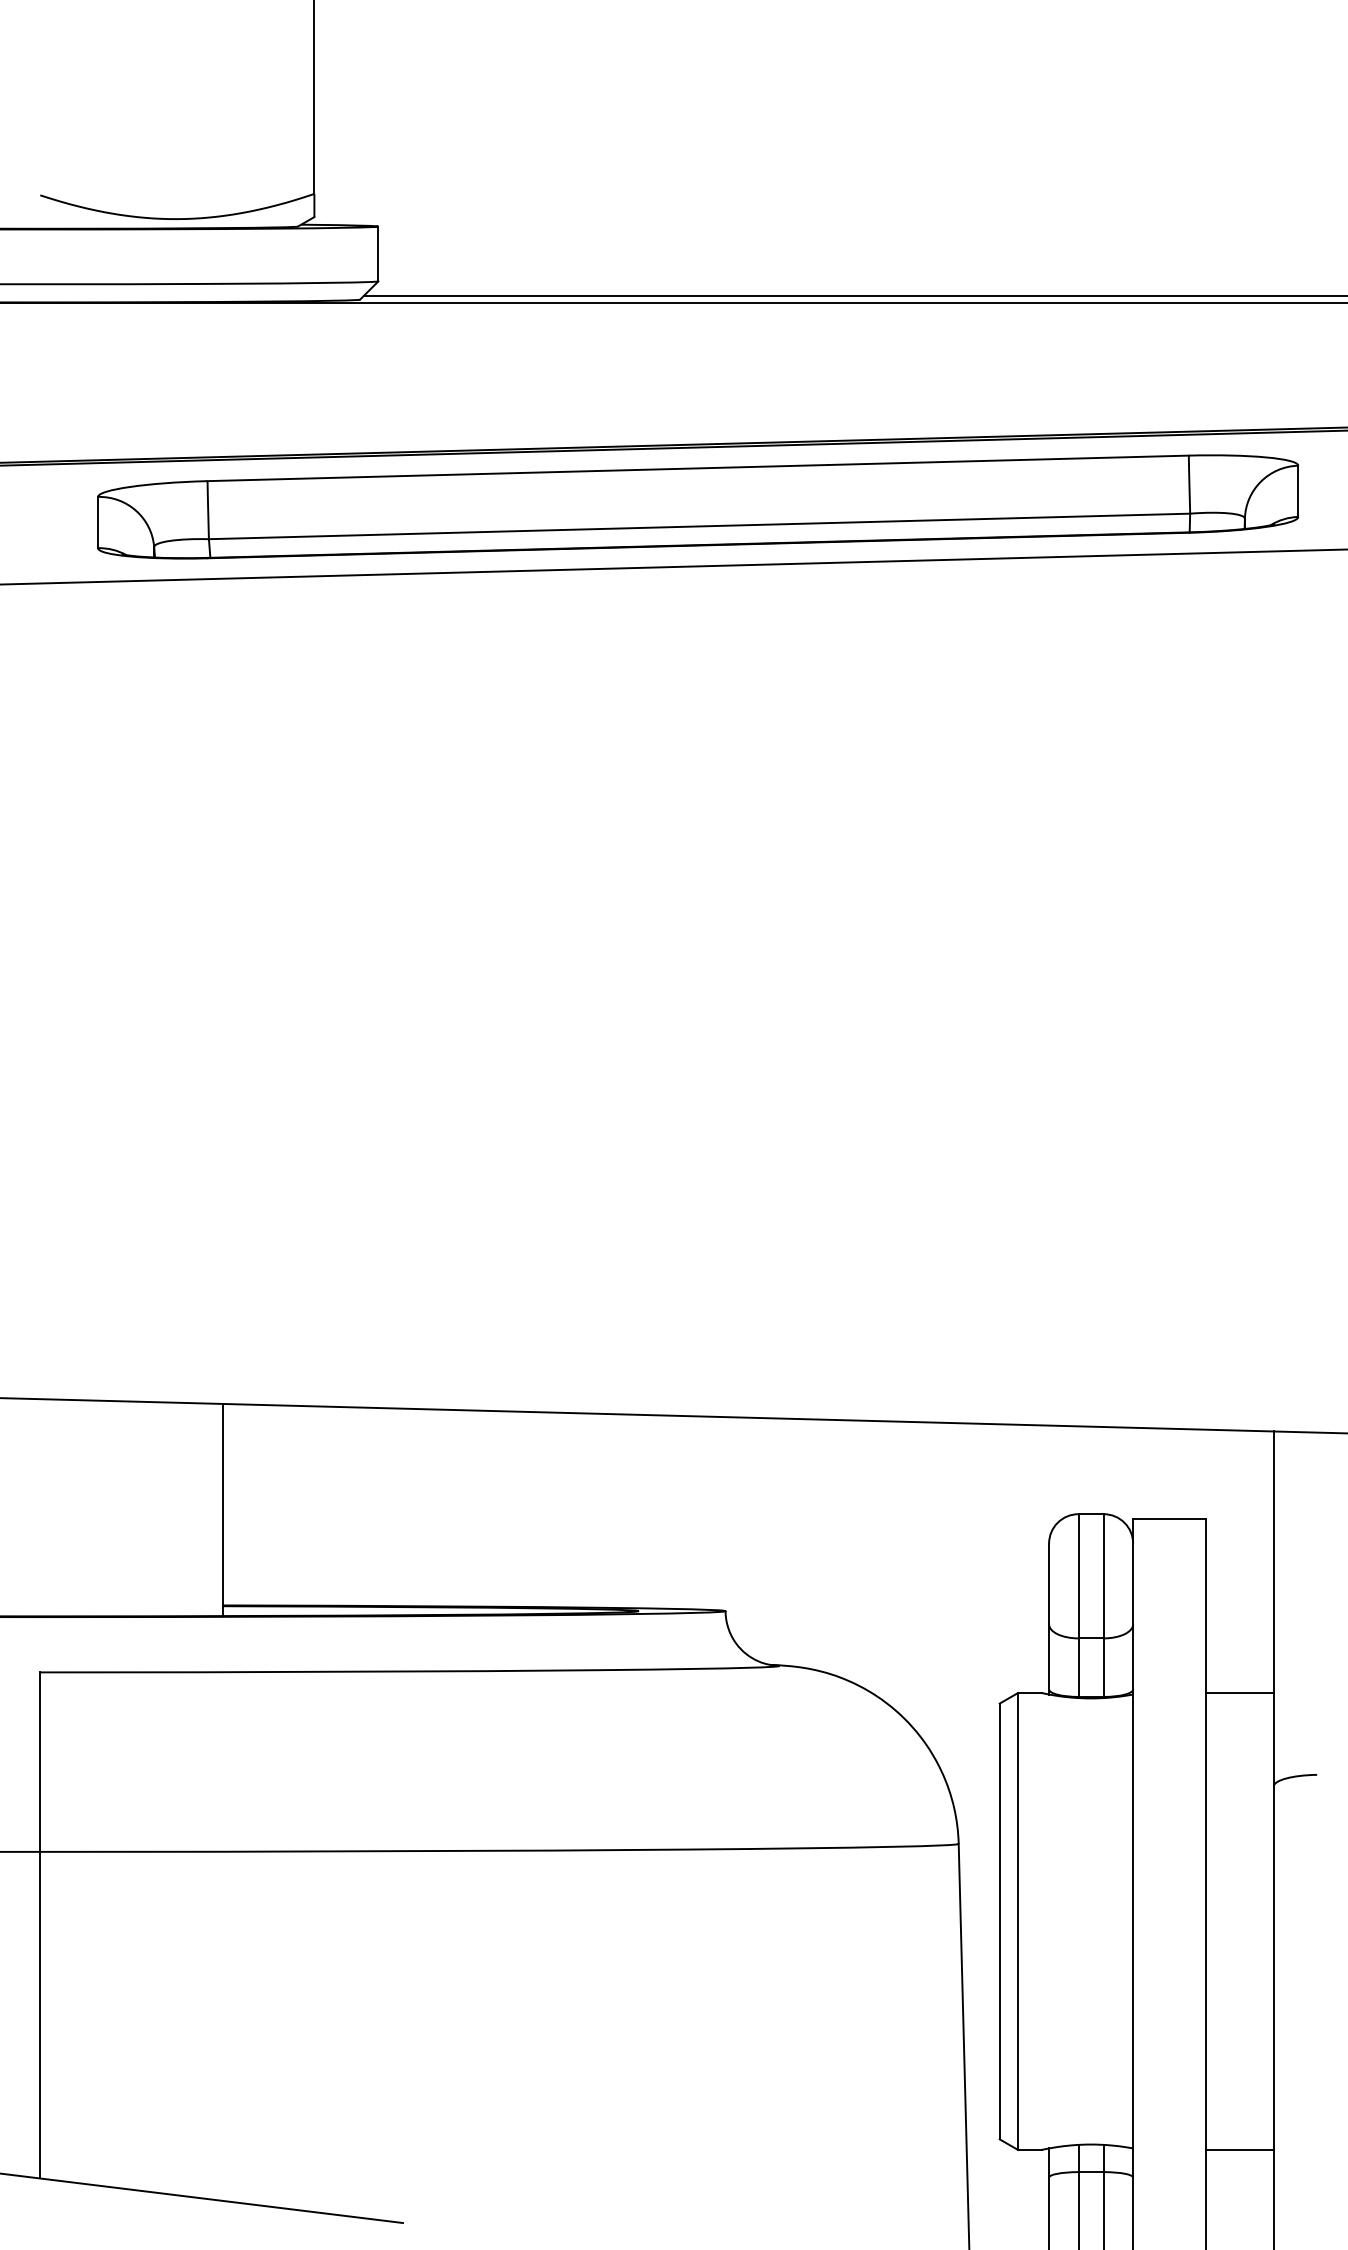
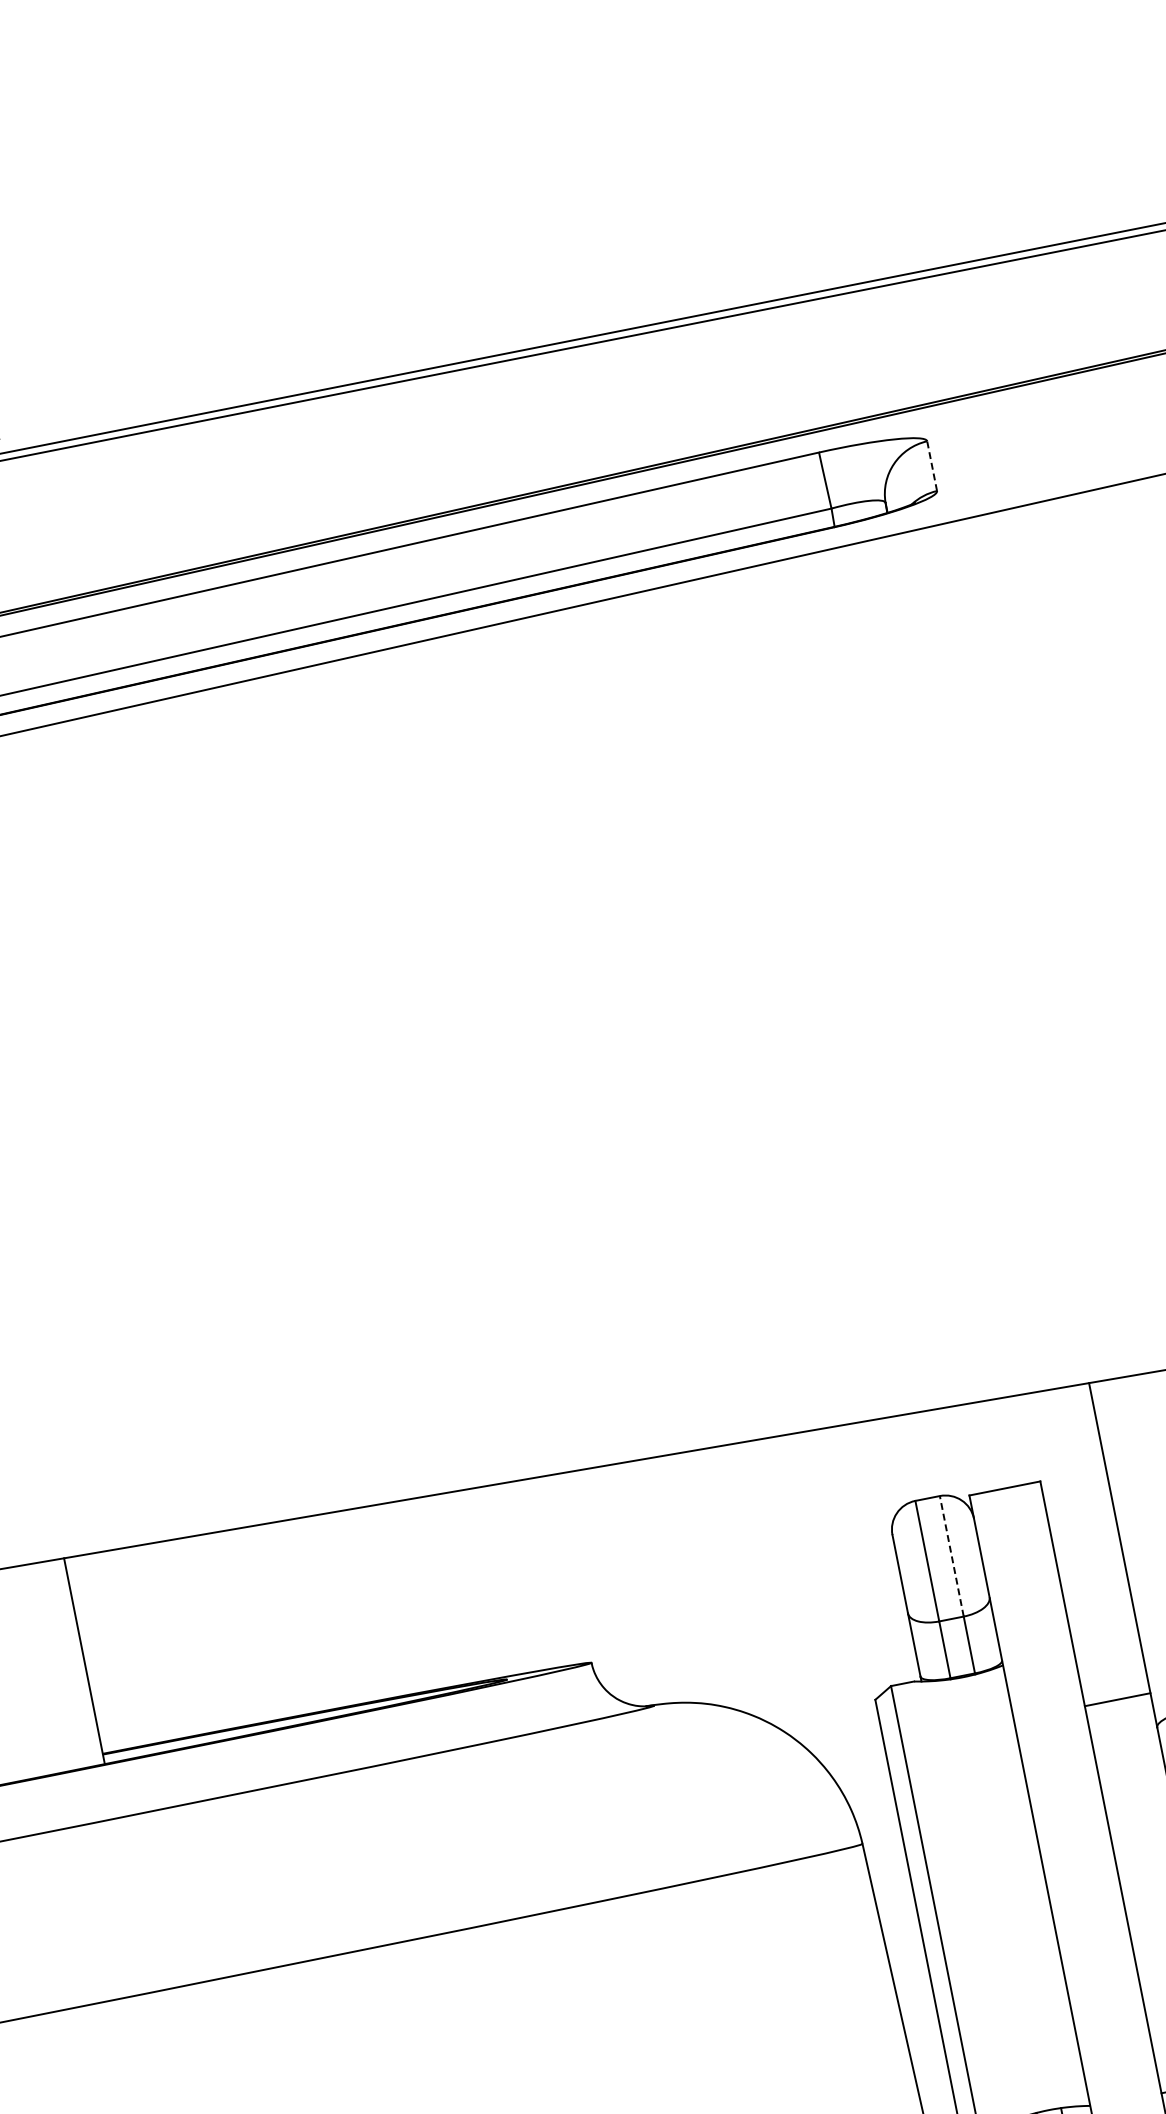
line: (1298, 491) -> (932, 466), solid -> dashed
line: (1103, 1575) -> (951, 1555), solid -> dashed
line: (1239, 1693) -> (1117, 1700), moved

